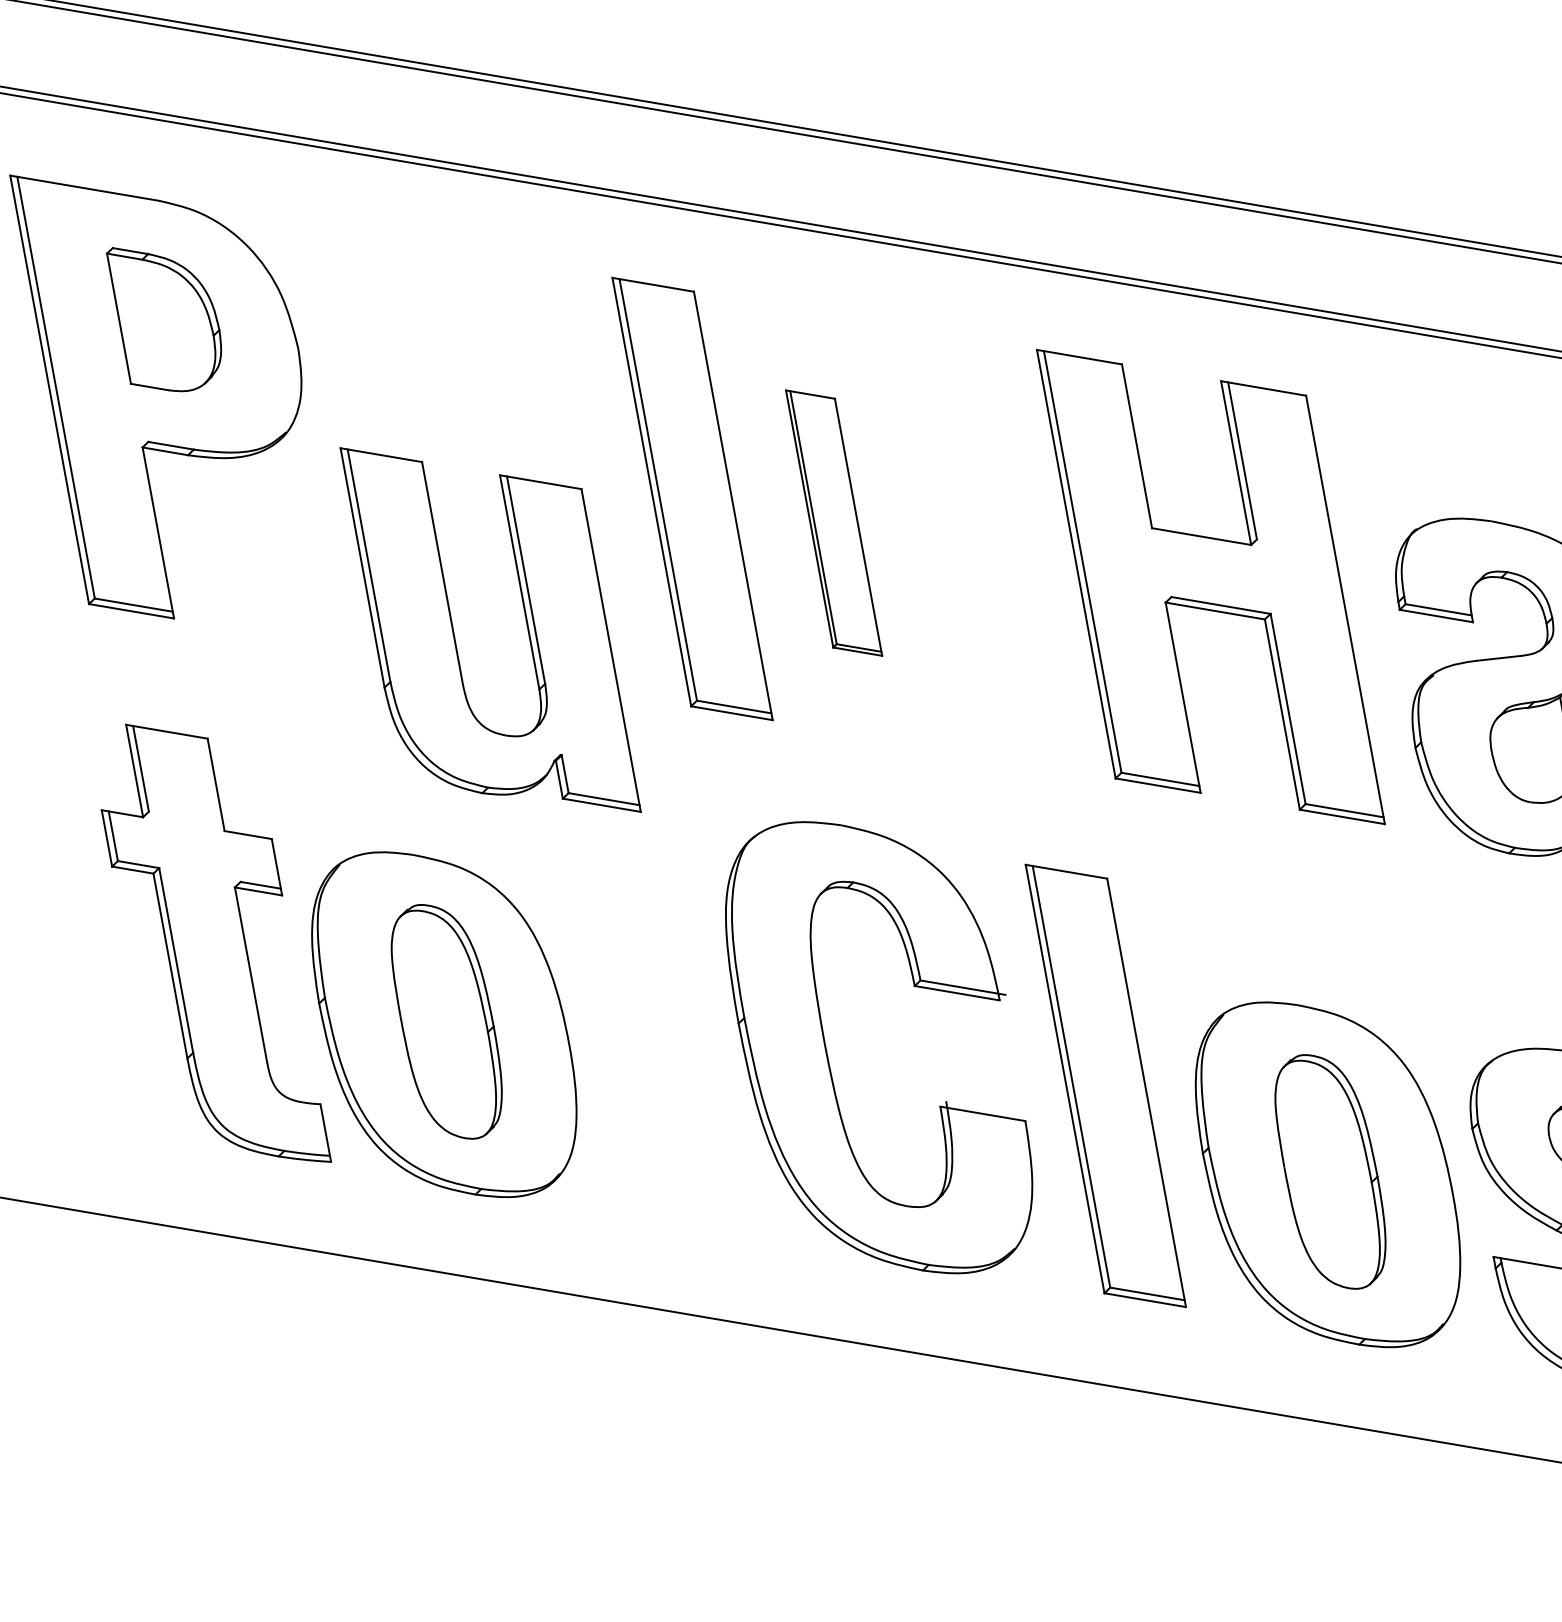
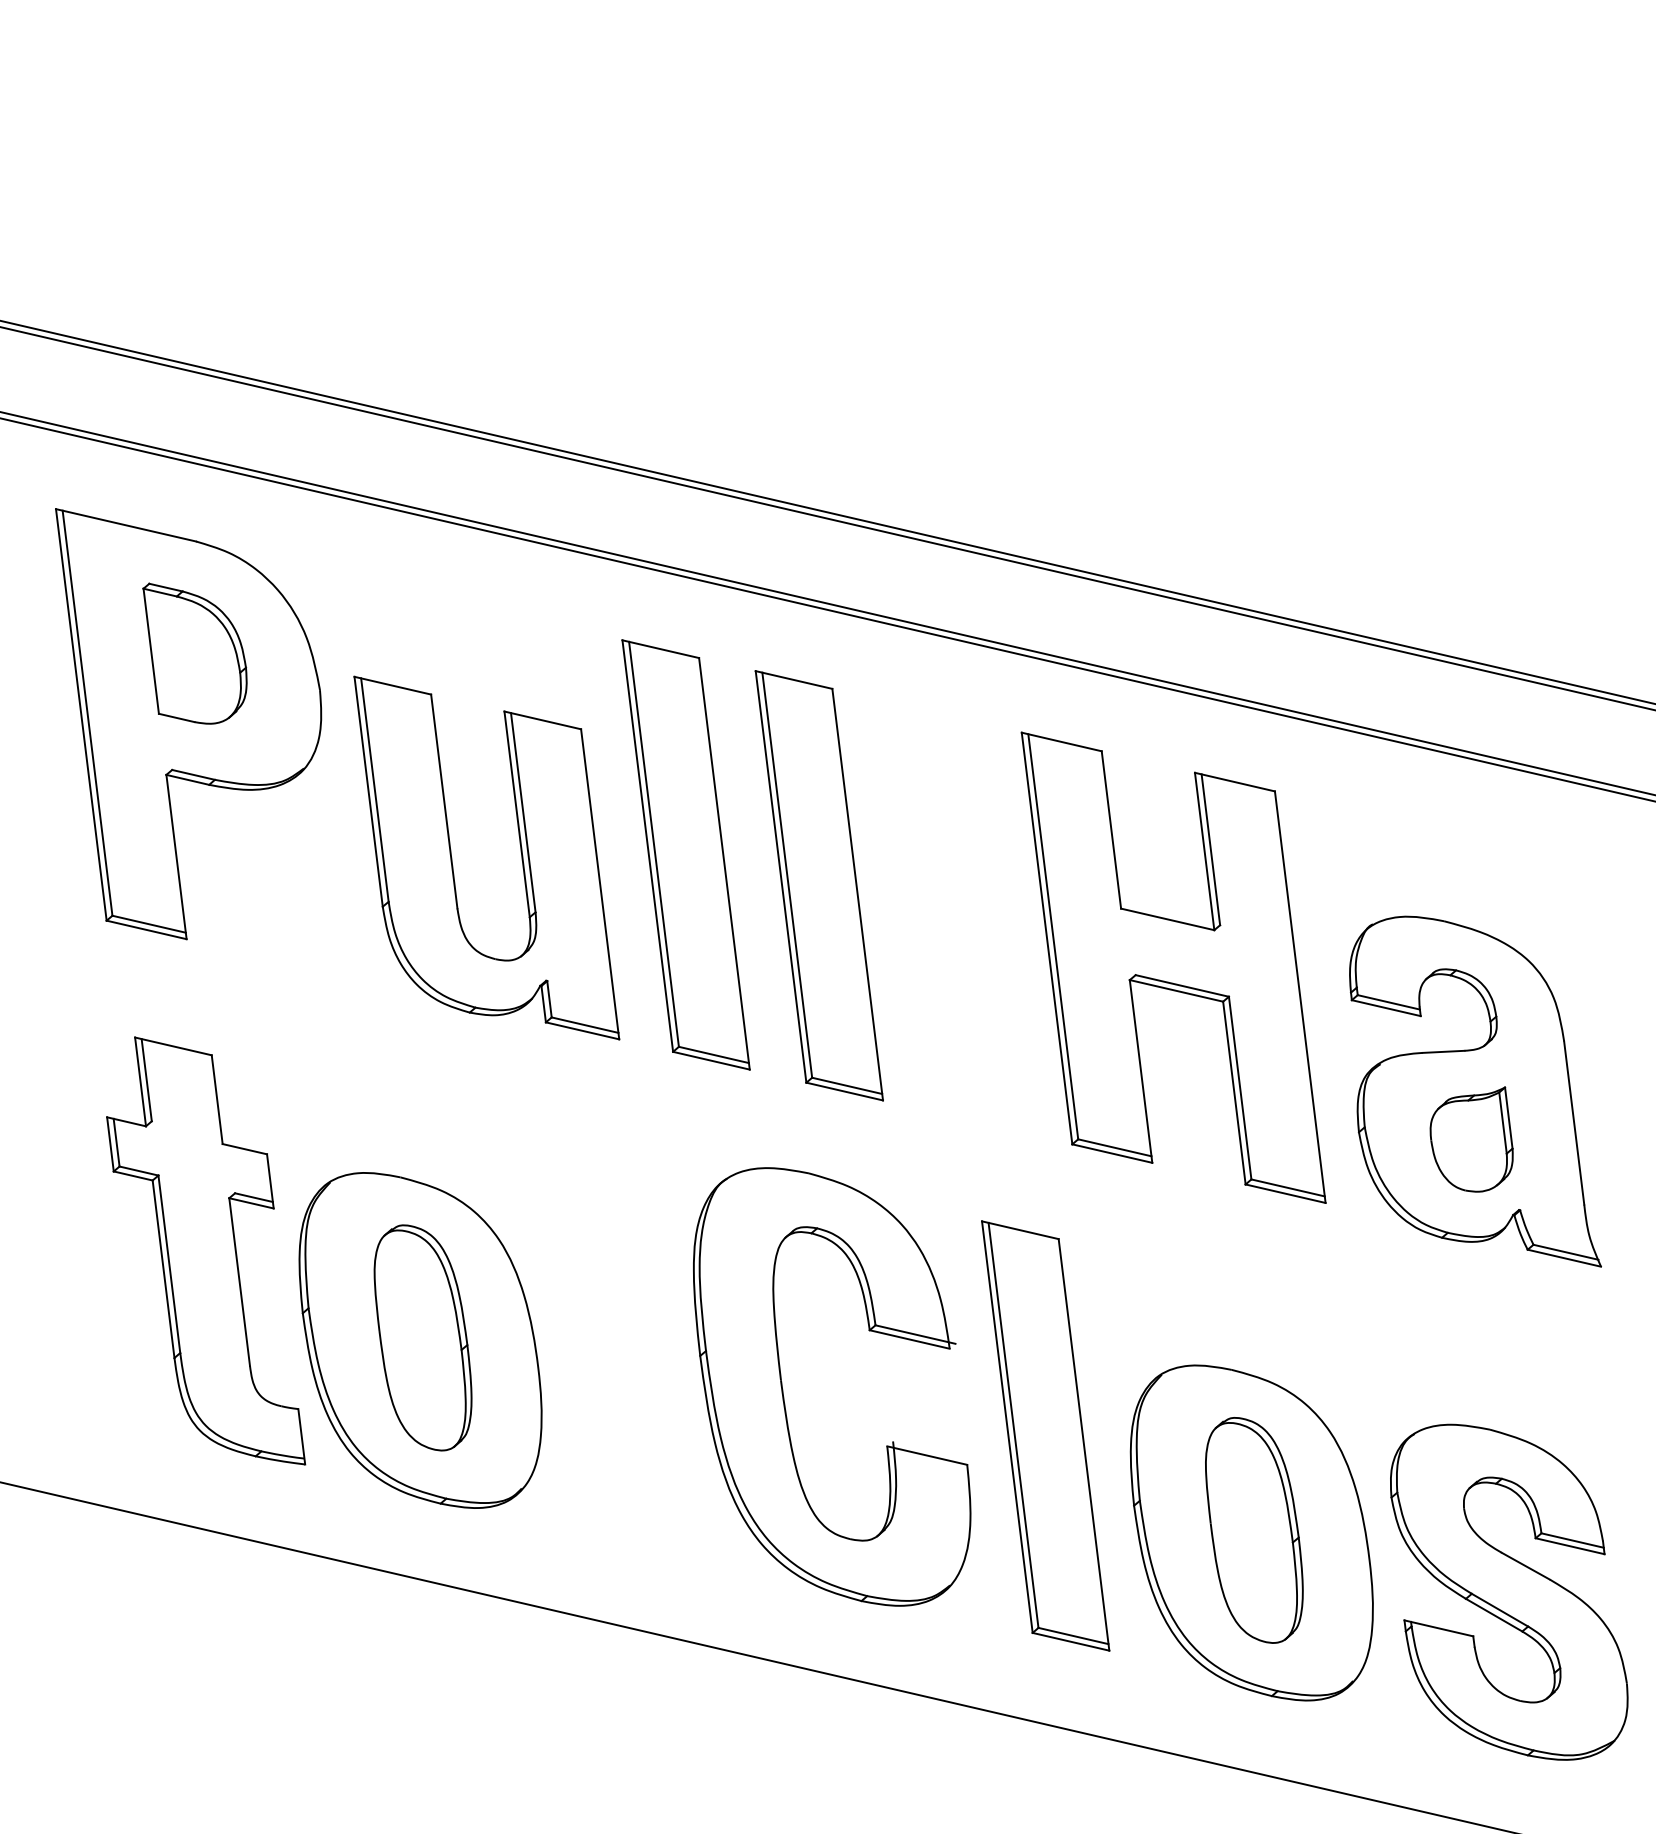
part: (833, 522) -> (818, 885), size x1.67
part: (456, 639) -> (453, 865), moved

